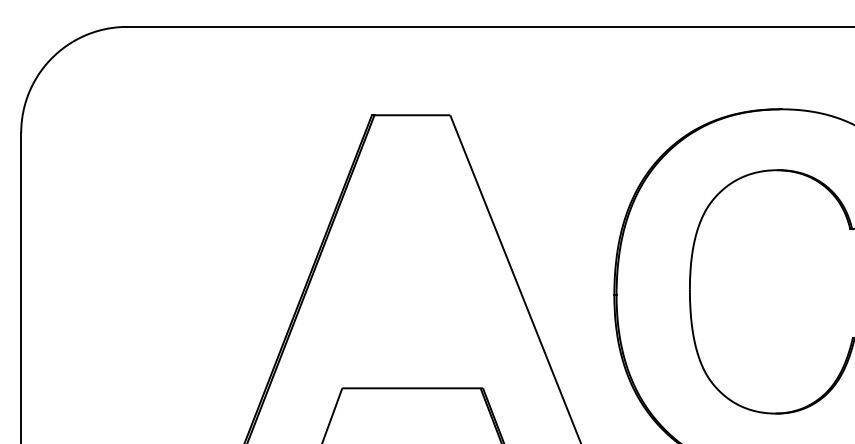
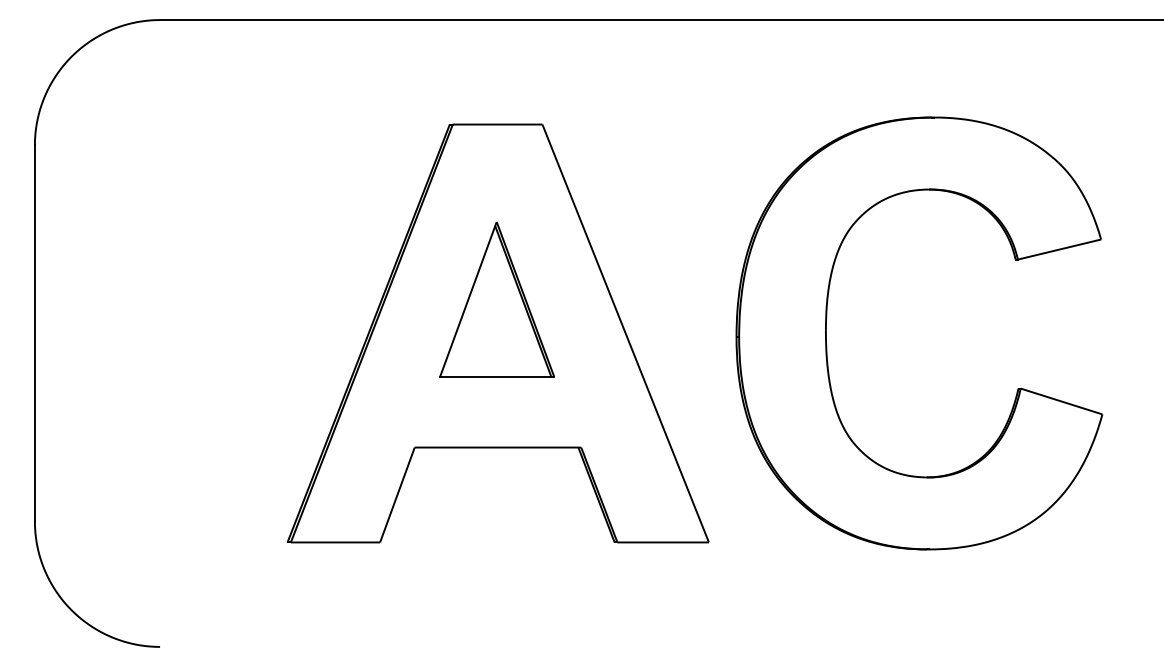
part: (411, 263) -> (496, 299), added

